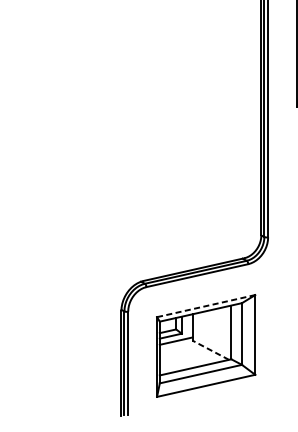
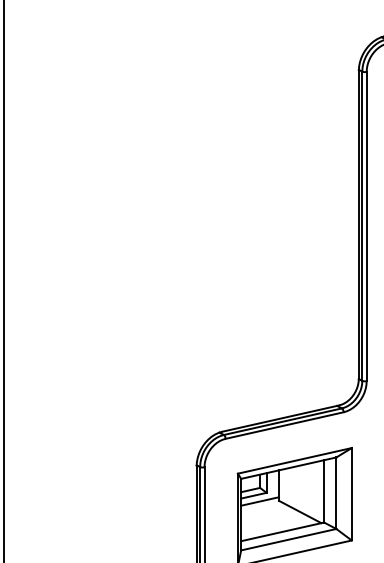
line: (206, 305) -> (295, 460), dashed -> solid
line: (211, 350) -> (300, 512), dashed -> solid

